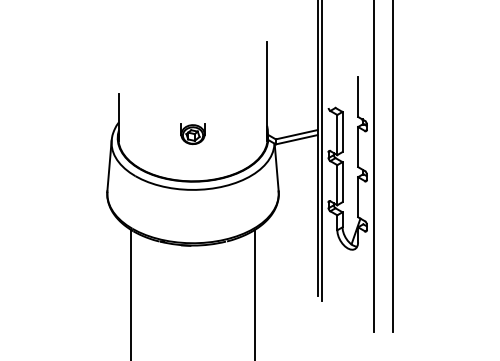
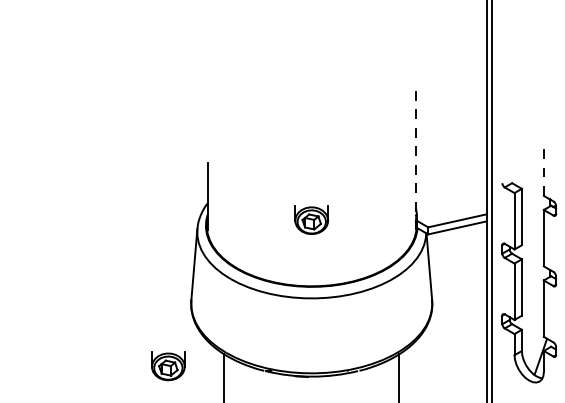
line: (267, 91) -> (416, 160), solid -> dashed
line: (358, 96) -> (544, 167), solid -> dashed
part: (90, 238) -> (167, 366), added

